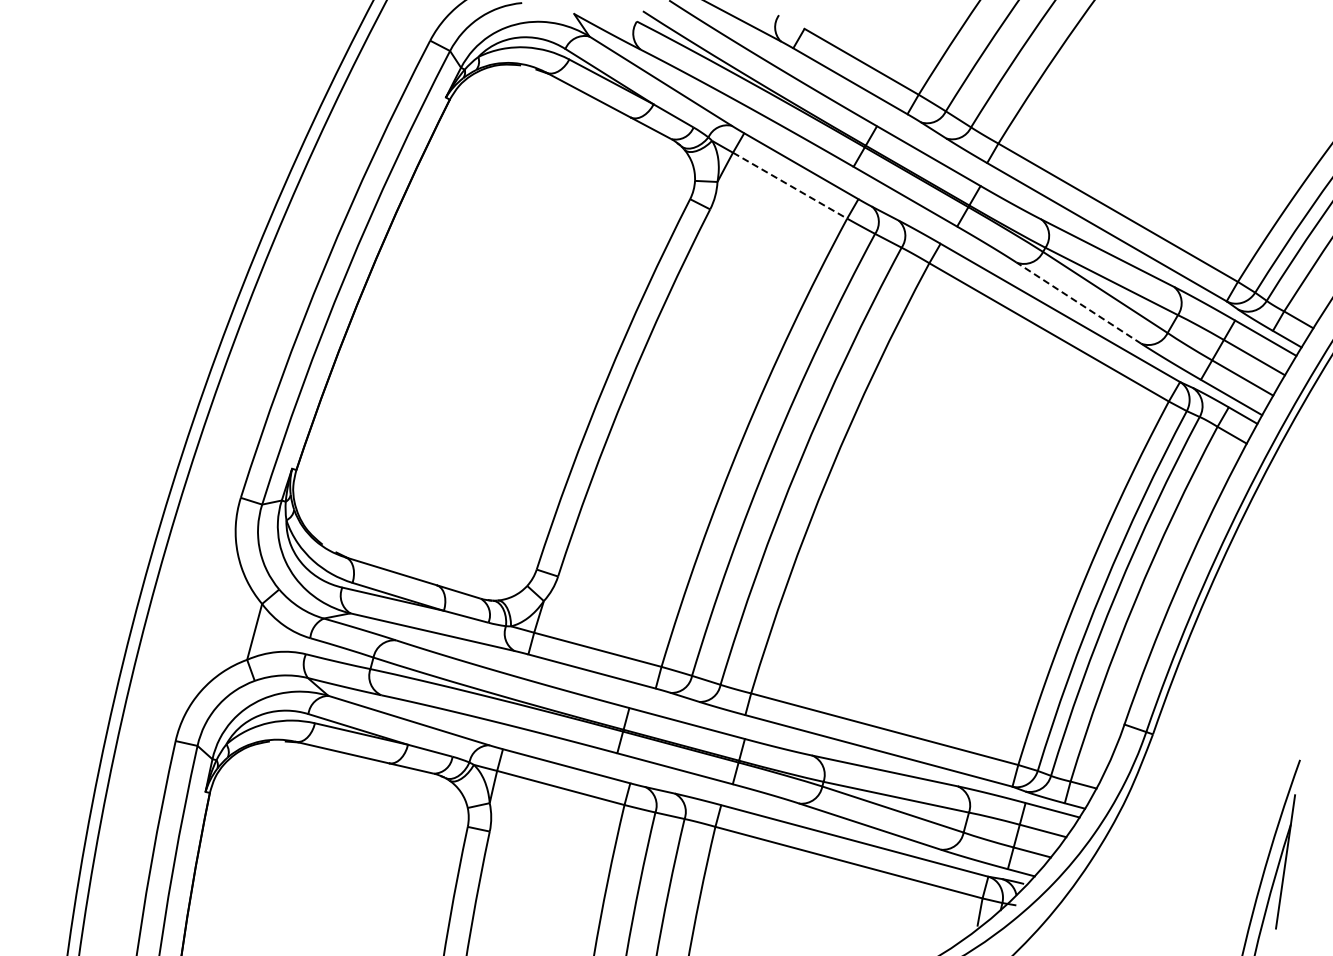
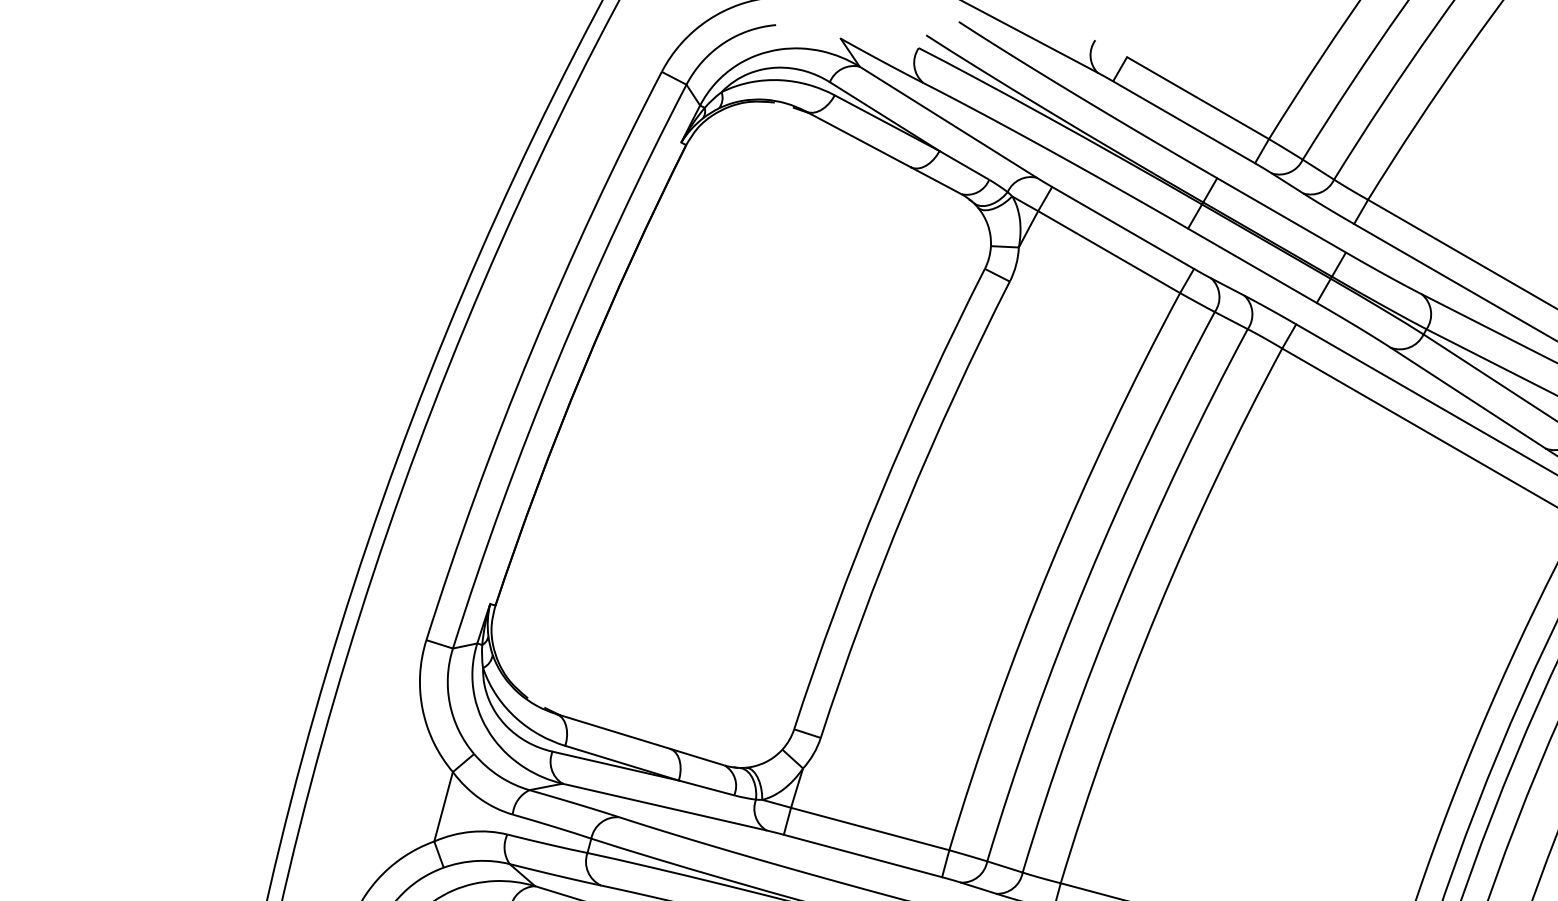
line: (790, 185) -> (1109, 251), dashed -> solid
line: (1078, 302) -> (1467, 397), dashed -> solid

